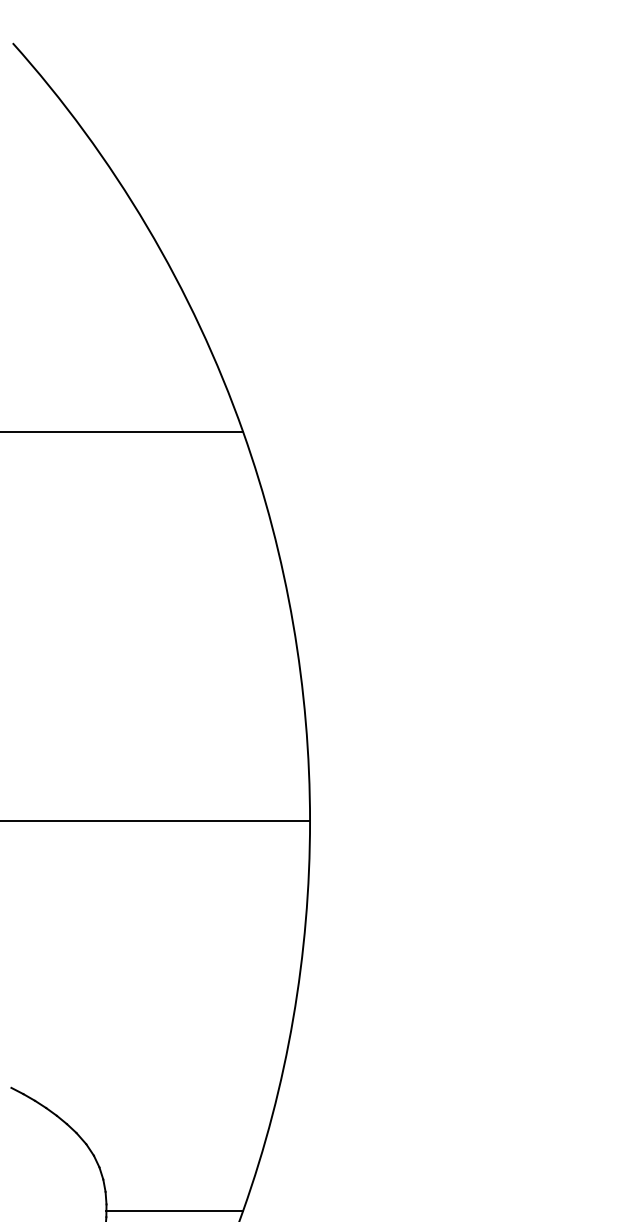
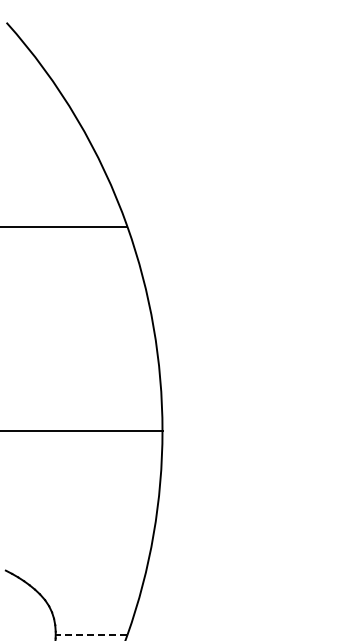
line: (174, 1209) -> (91, 634), solid -> dashed

